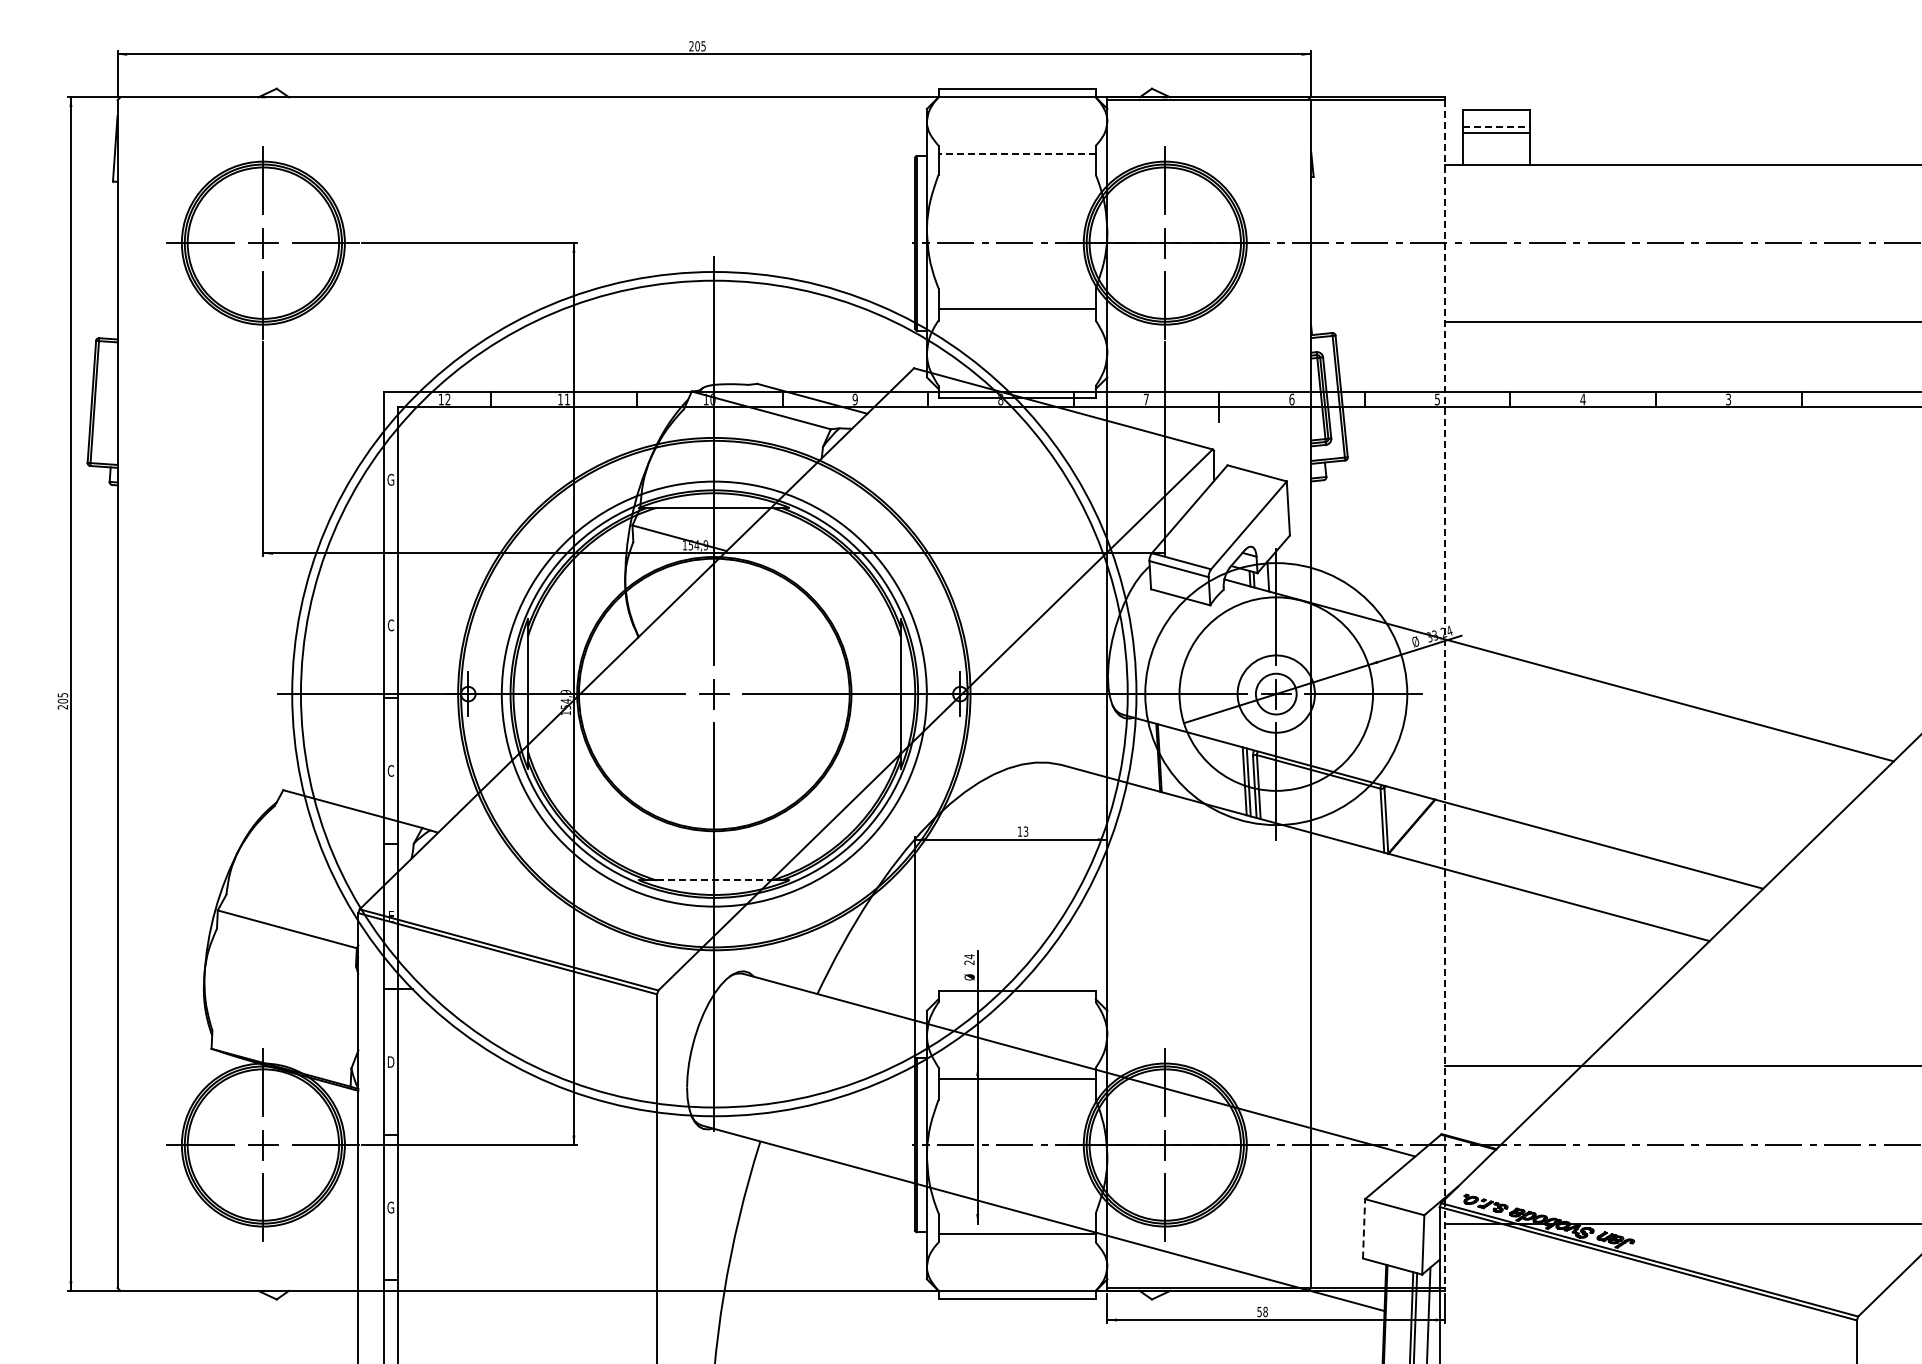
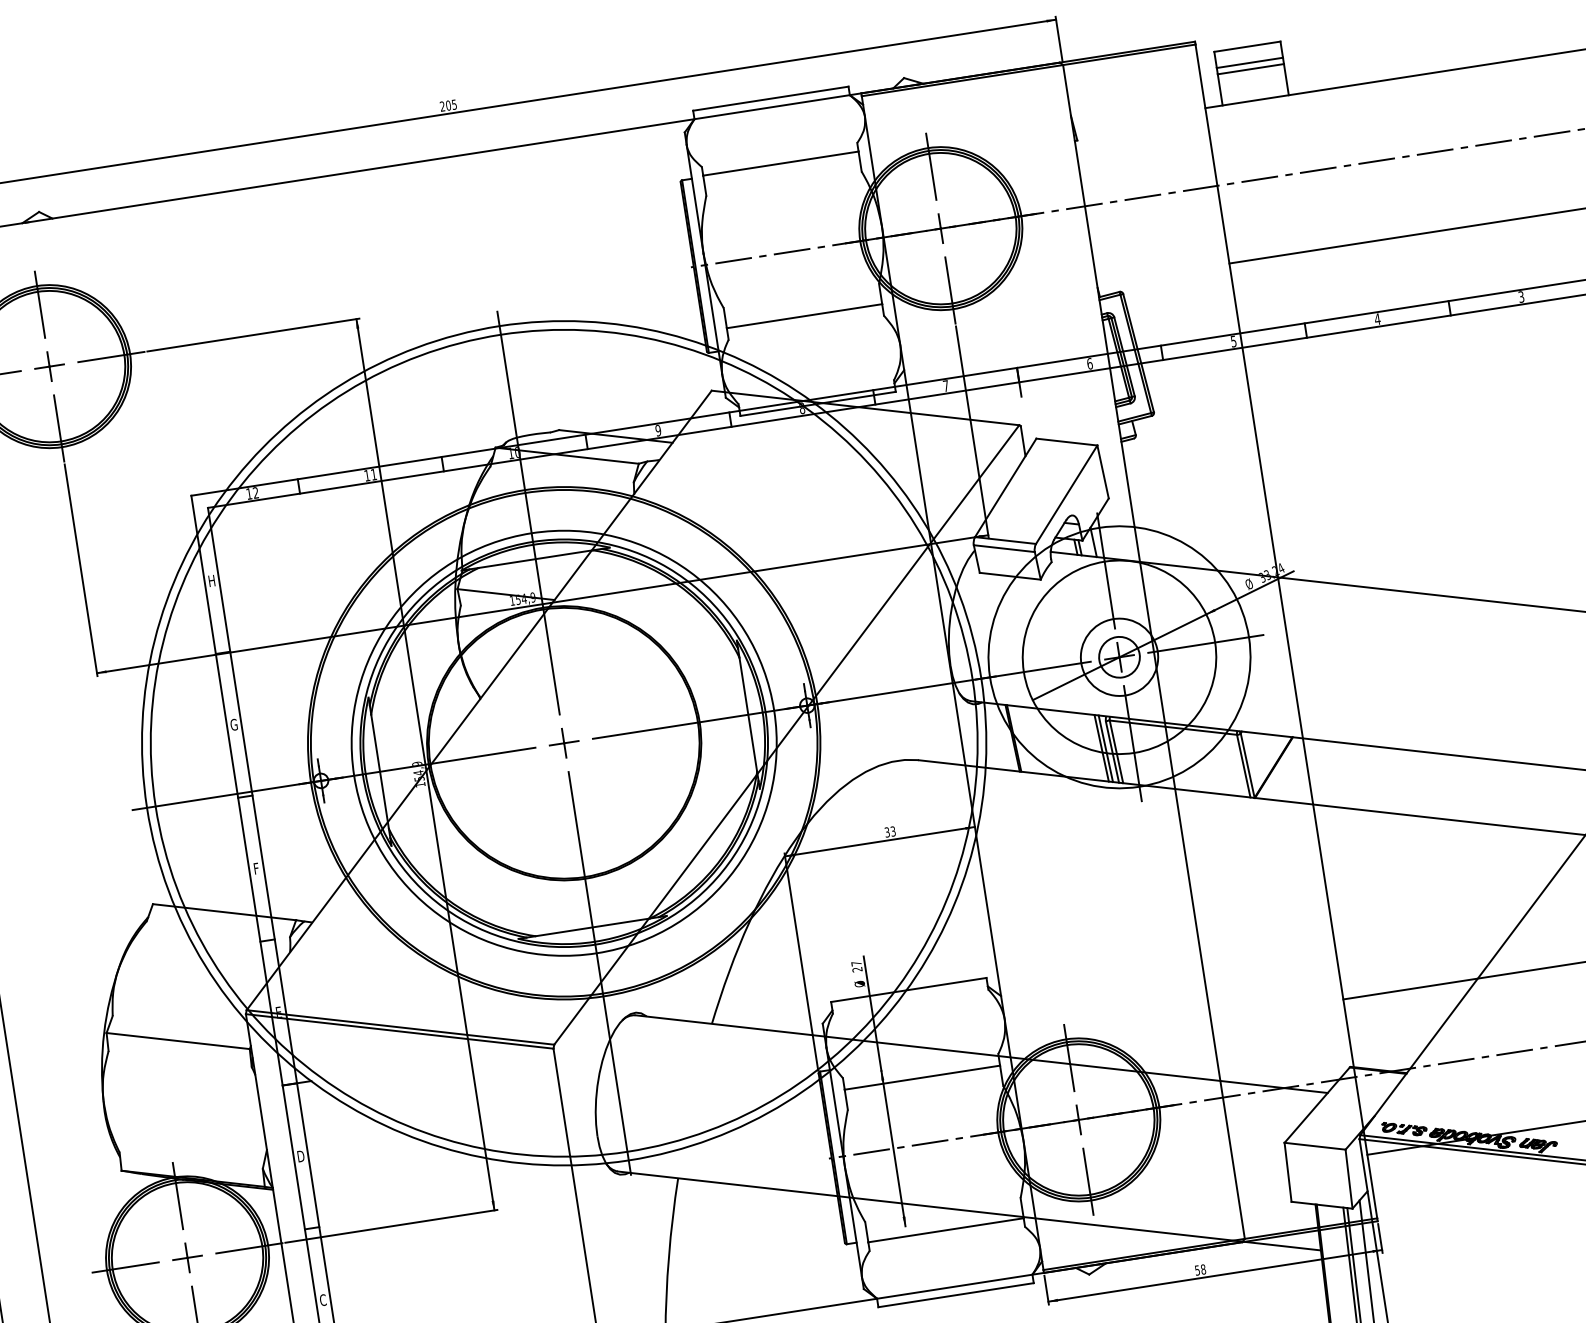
line: (1496, 126) -> (1250, 62), dashed -> solid
line: (1017, 154) -> (781, 163), dashed -> solid
text: (390, 479) -> (211, 580), G -> H
text: (390, 625) -> (233, 725), C -> G
line: (1445, 694) -> (1286, 631), dashed -> solid
text: (390, 770) -> (255, 868), C -> F
text: (1019, 831) -> (886, 832), 13 -> 33
line: (714, 880) -> (592, 927), dashed -> solid
text: (969, 956) -> (856, 963), 24 -> 27
text: (390, 1207) -> (322, 1300), G -> C
line: (1364, 1228) -> (1288, 1171), dashed -> solid

